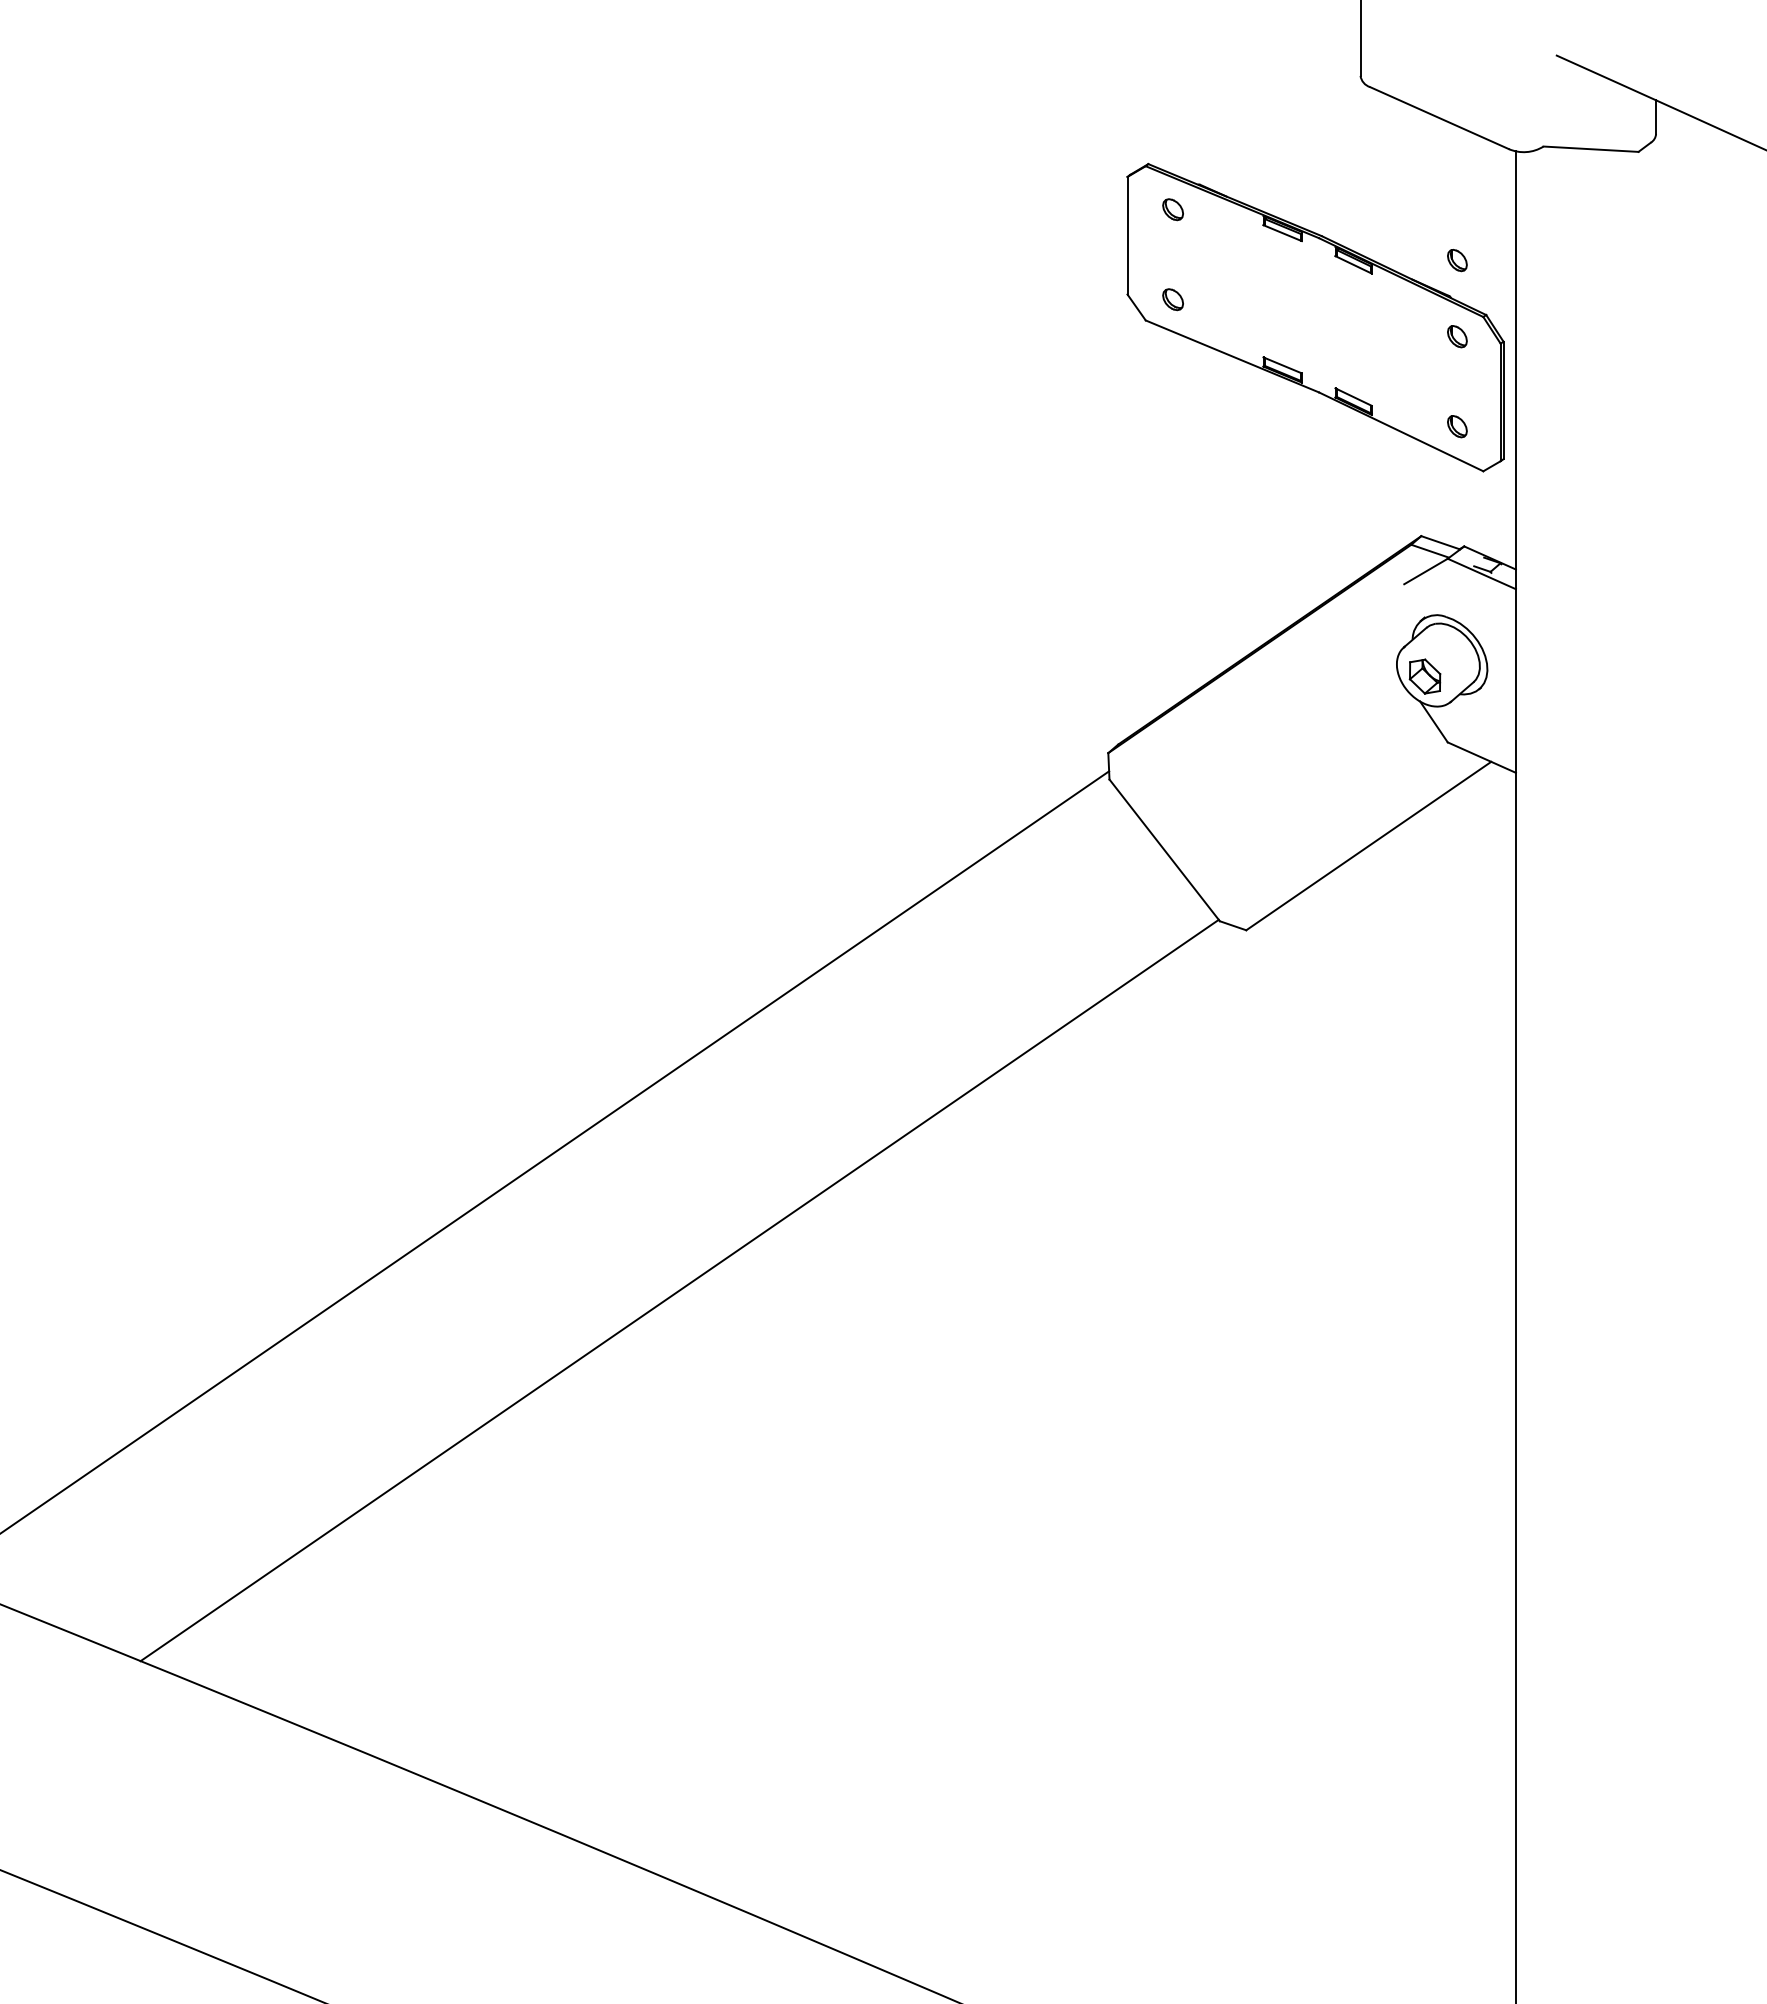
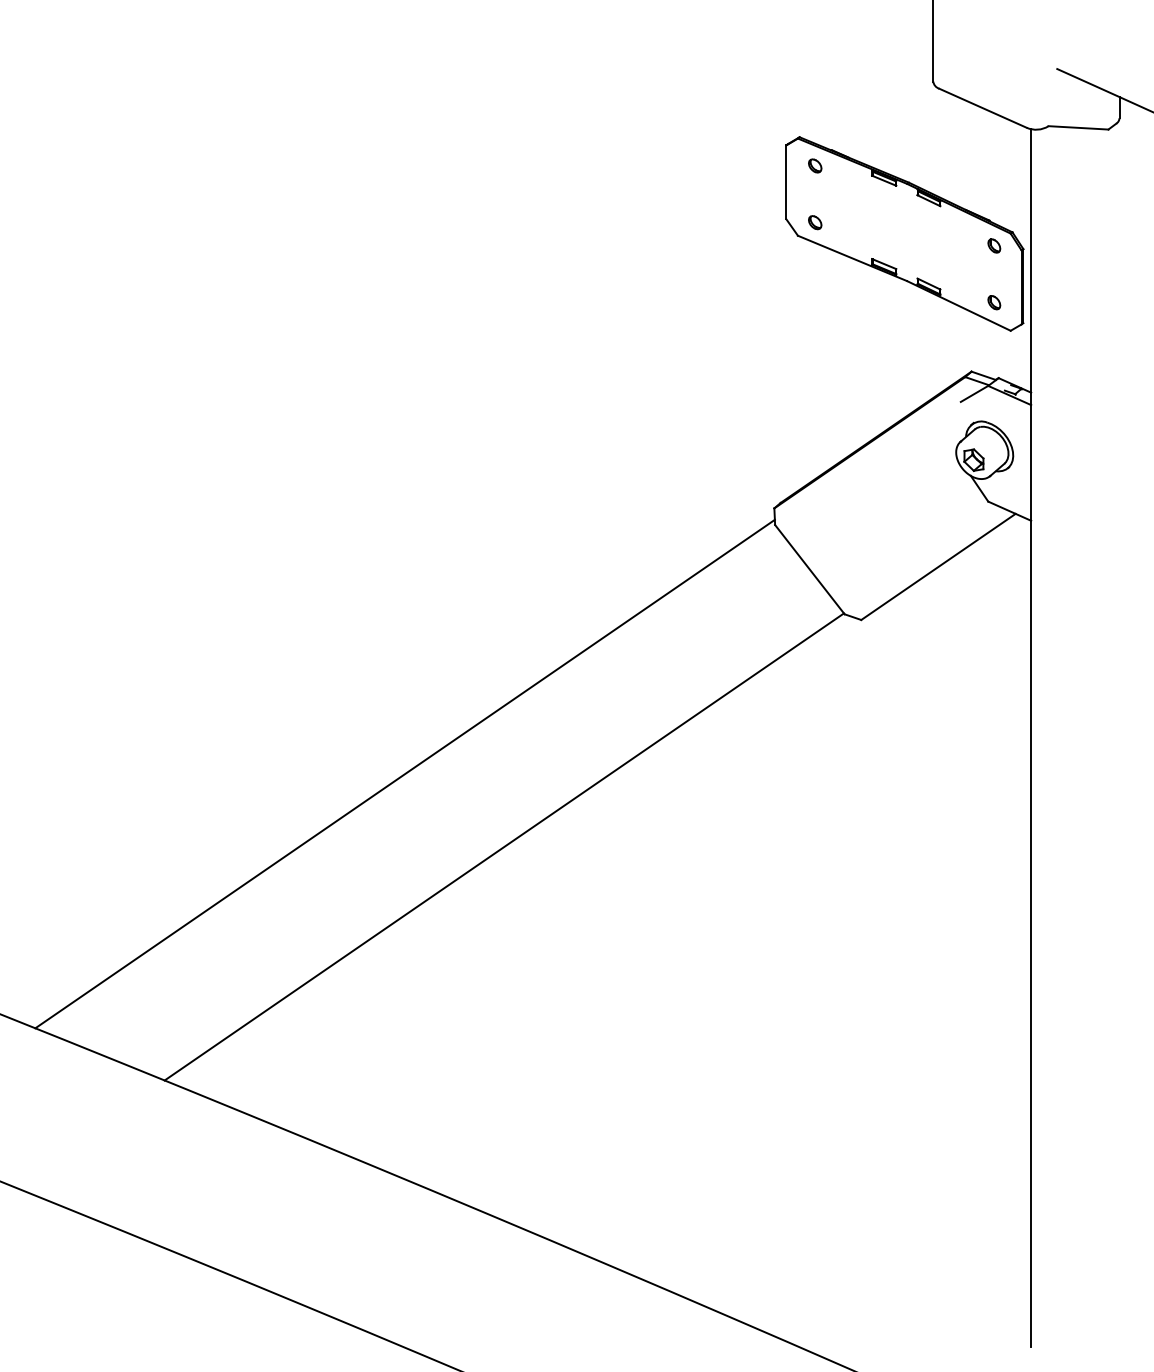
part: (1457, 259) -> (994, 197), removed

